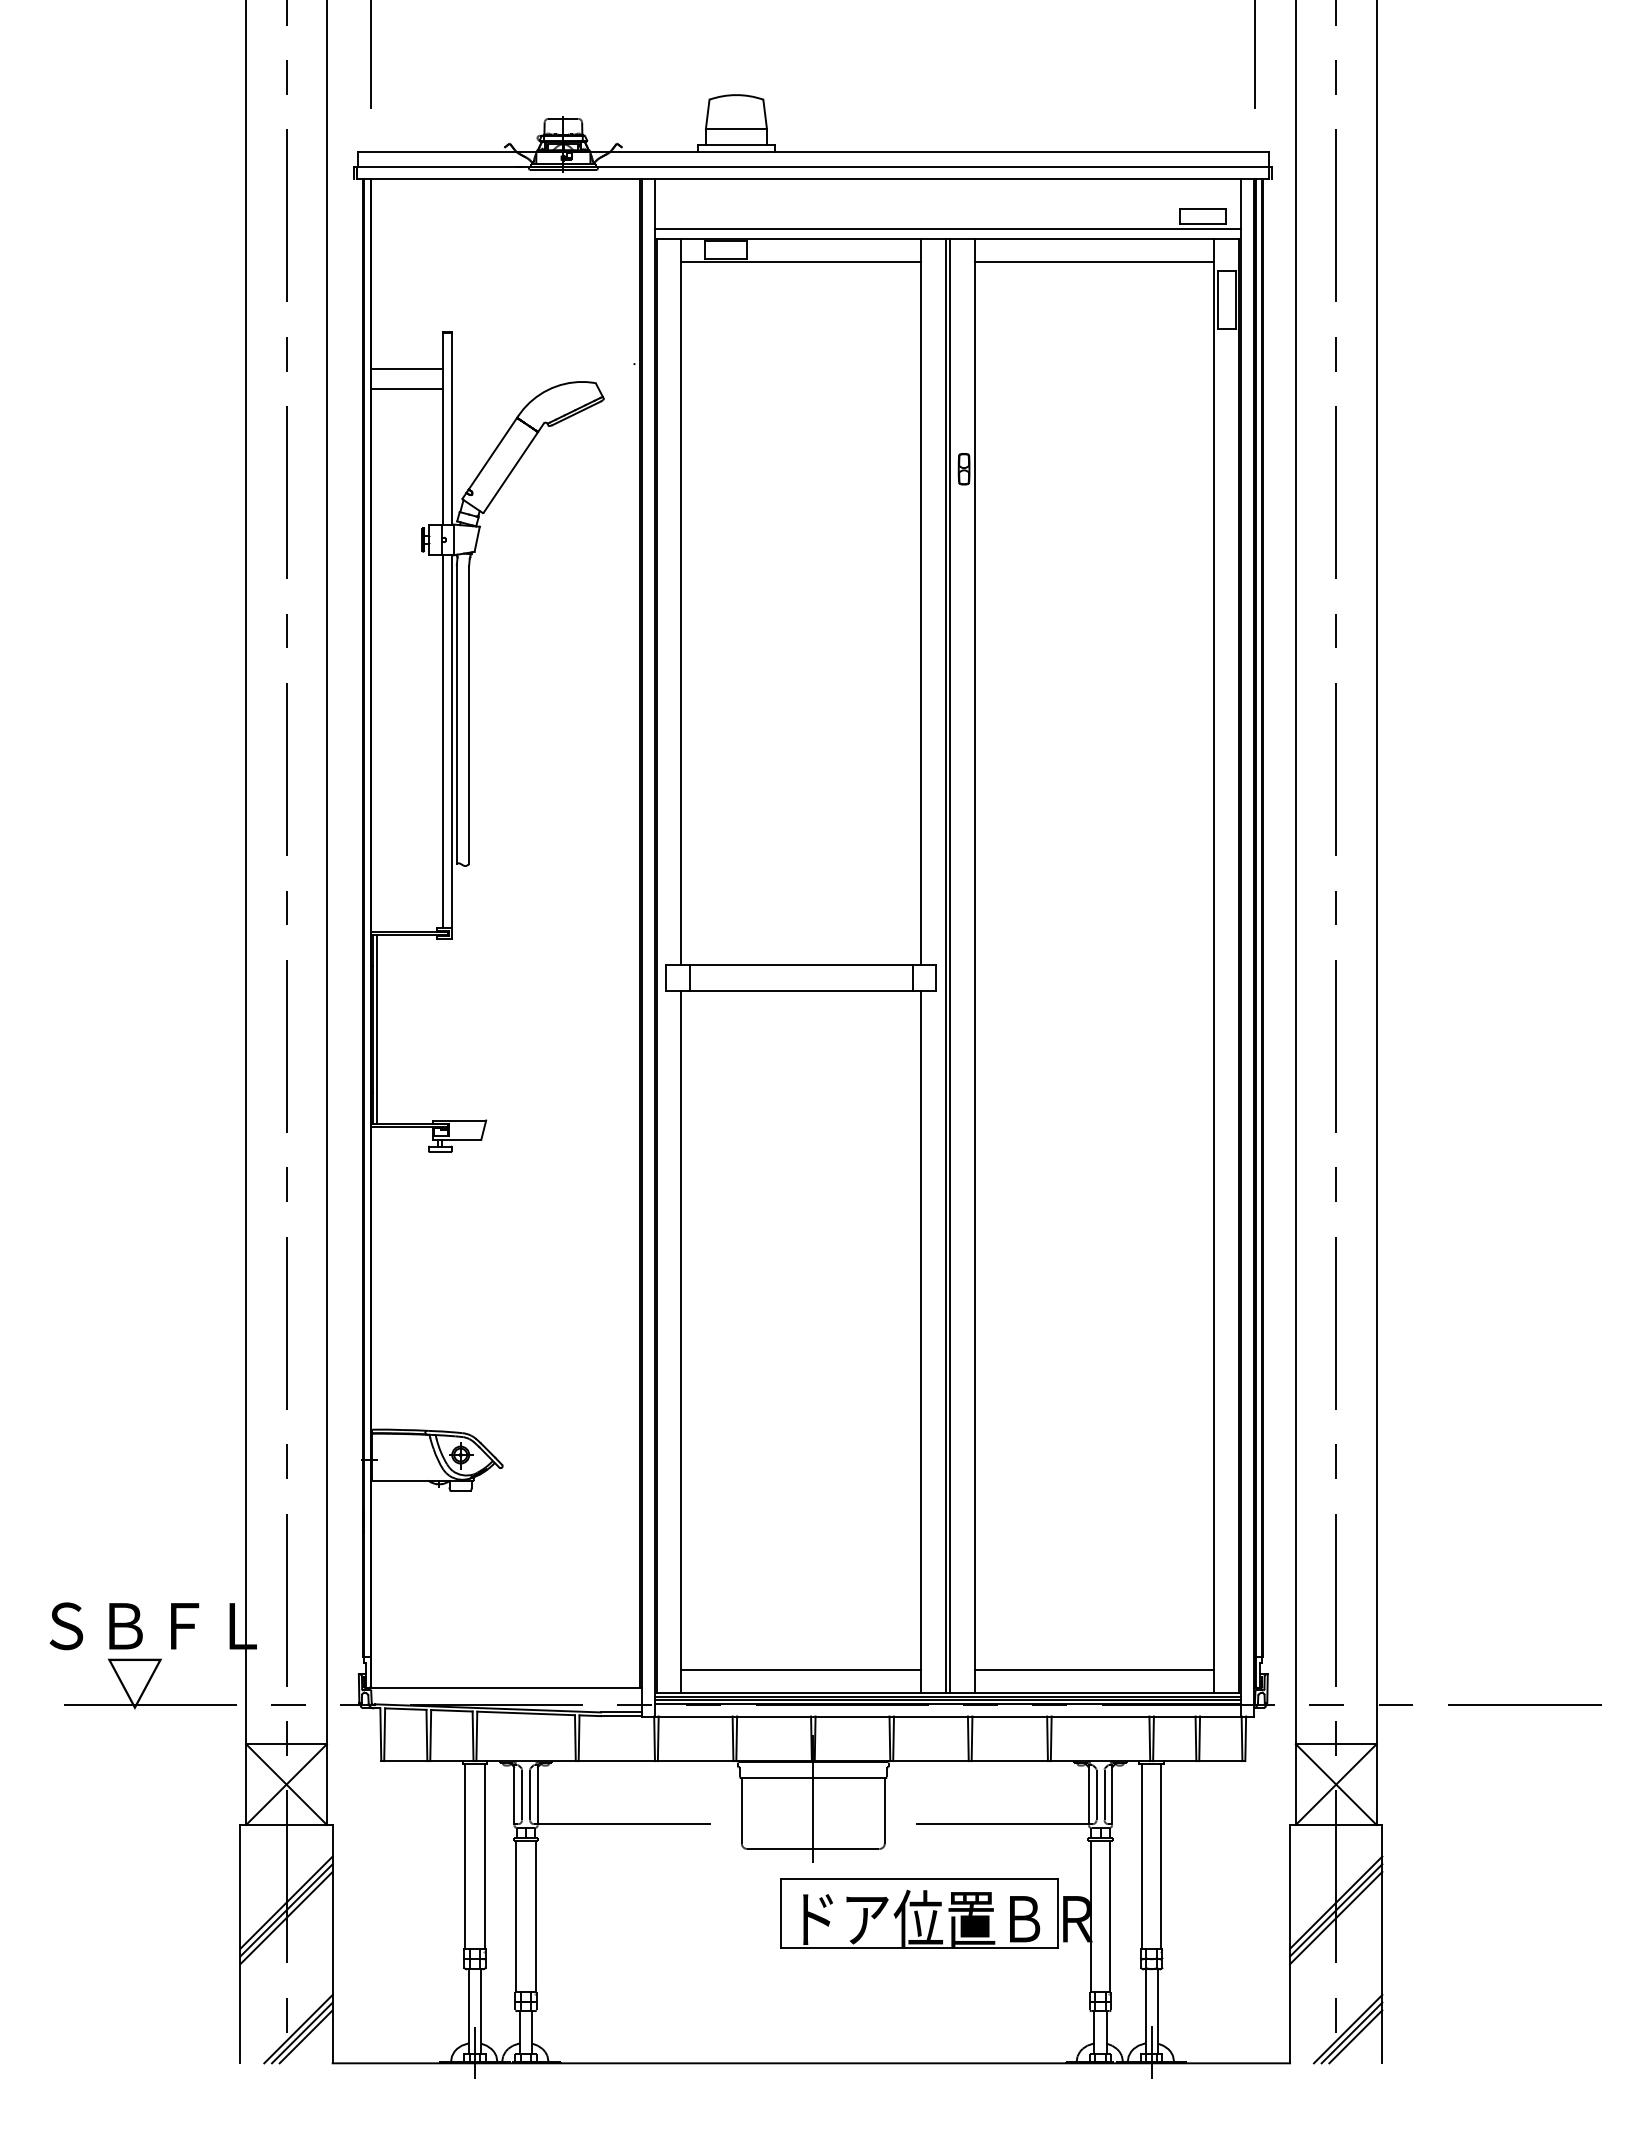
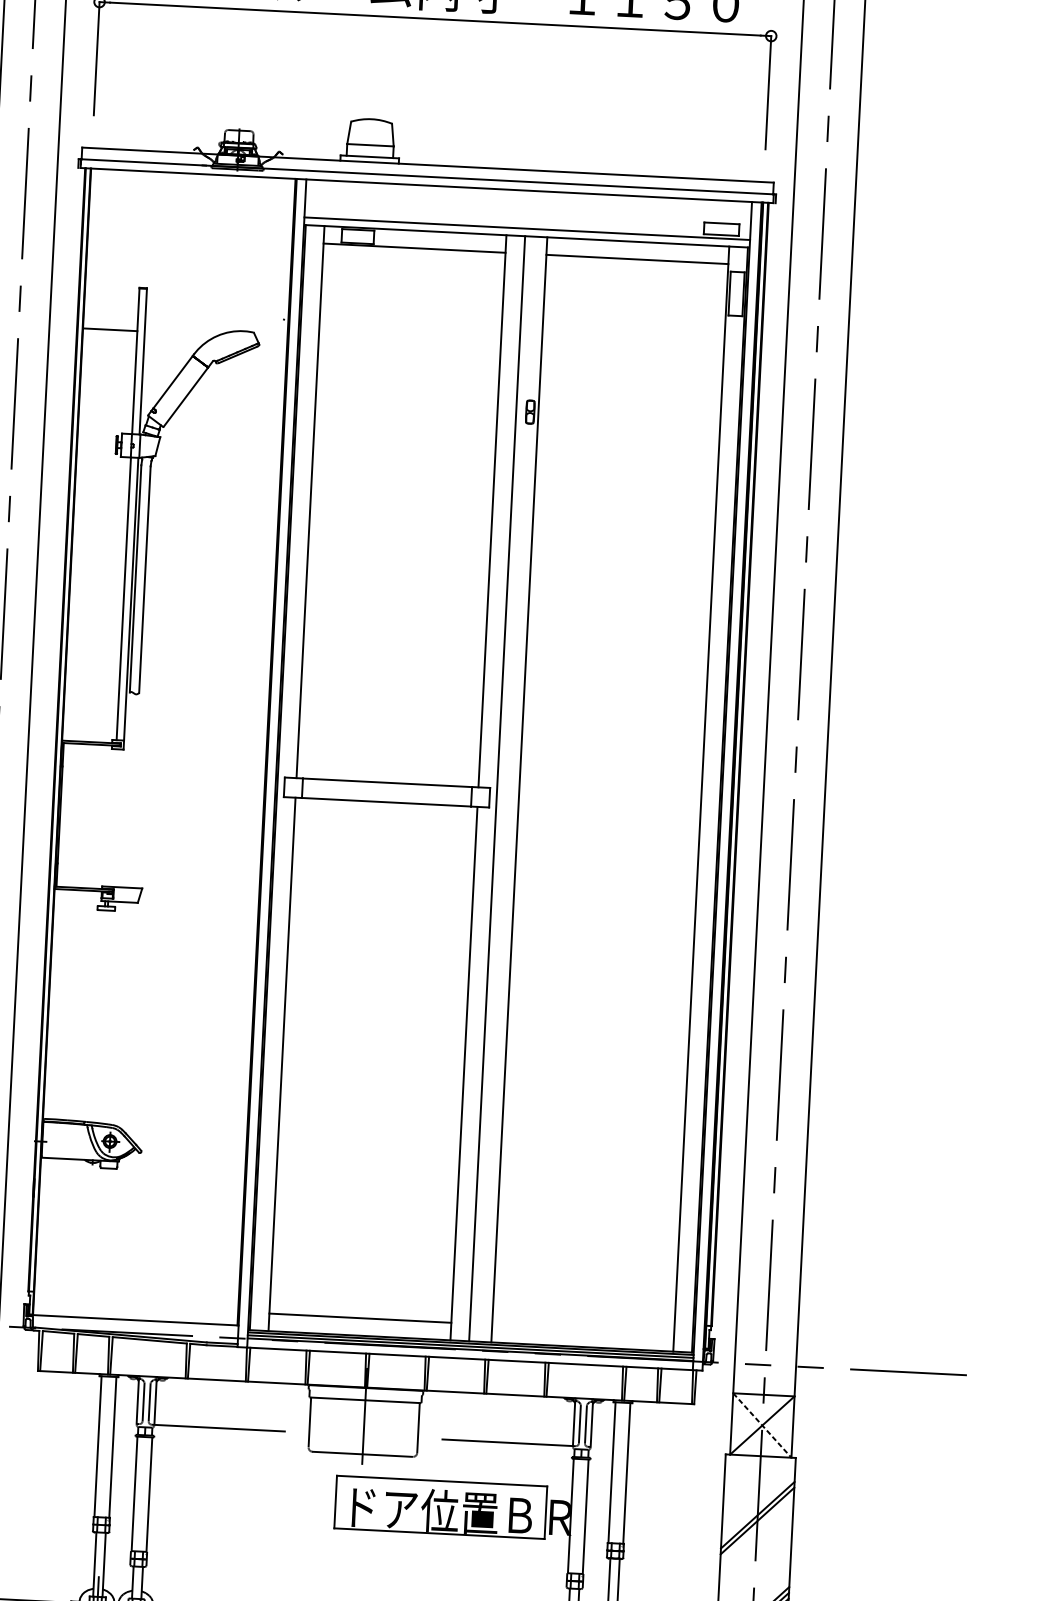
line: (406, 369) -> (110, 314), removed
line: (950, 965) -> (500, 788), removed
line: (377, 1029) -> (63, 815), removed
line: (1094, 1670) -> (583, 1329), removed
line: (1336, 1784) -> (762, 1425), solid -> dashed
line: (1336, 1917) -> (757, 1526), removed

